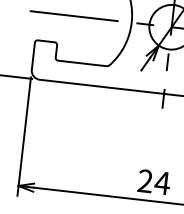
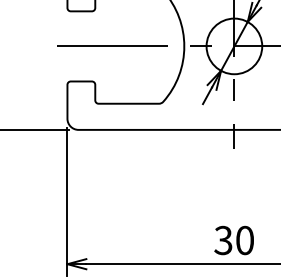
text: (154, 182) -> (234, 240), 24 -> 30

